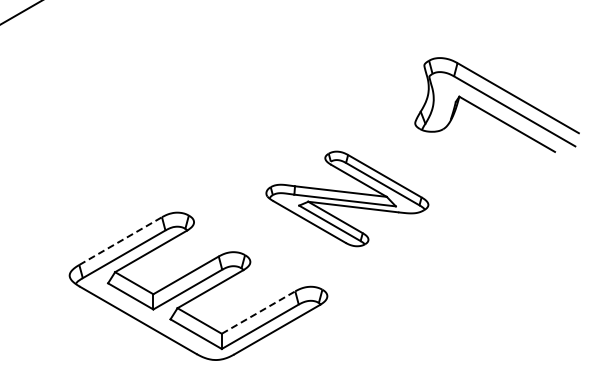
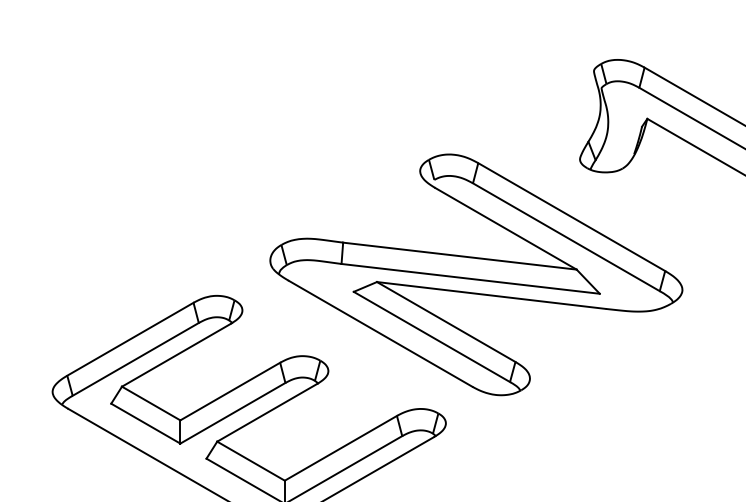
part: (347, 198) -> (476, 274), size x1.67
line: (120, 241) -> (130, 339), dashed -> solid
line: (258, 312) -> (340, 448), dashed -> solid

